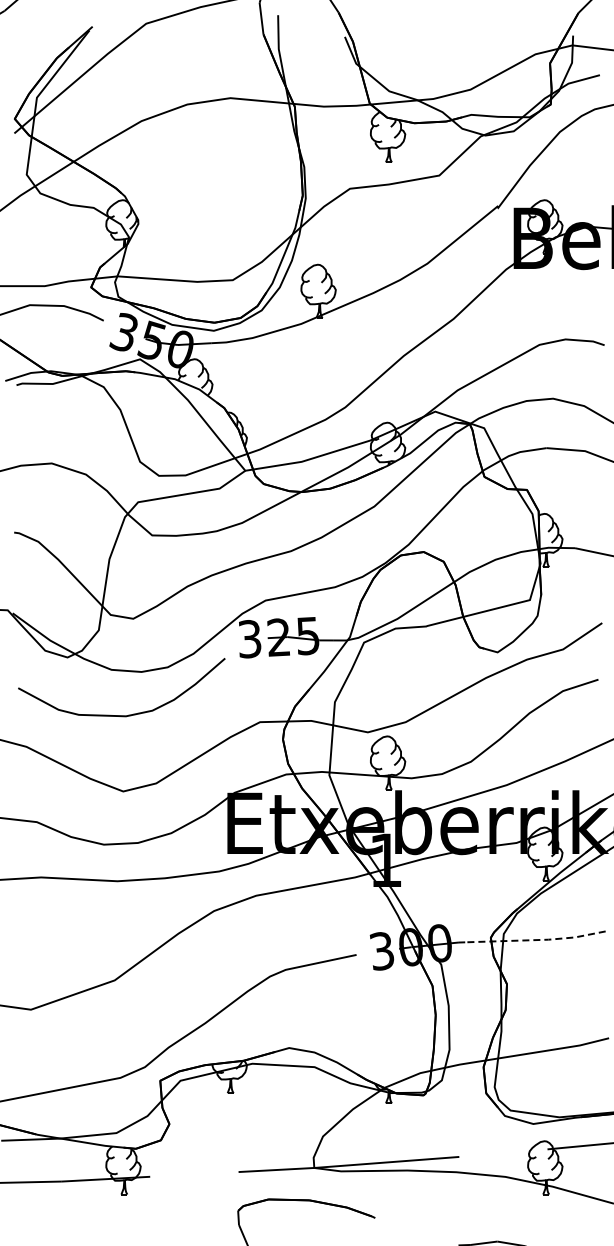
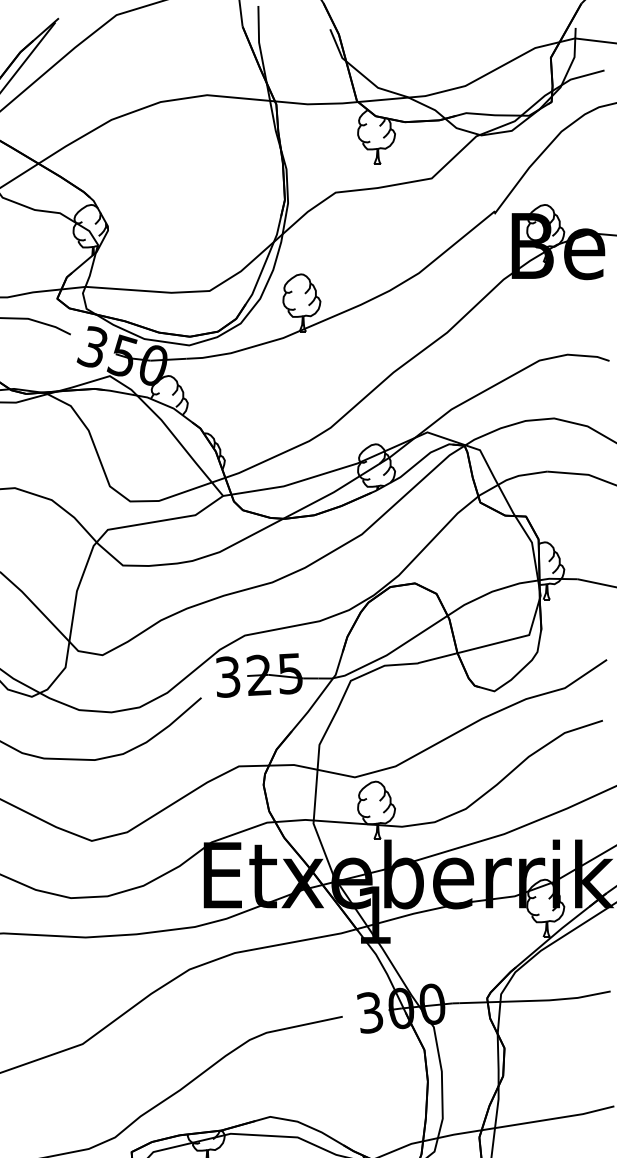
line: (536, 940) -> (536, 1001), dashed -> solid

